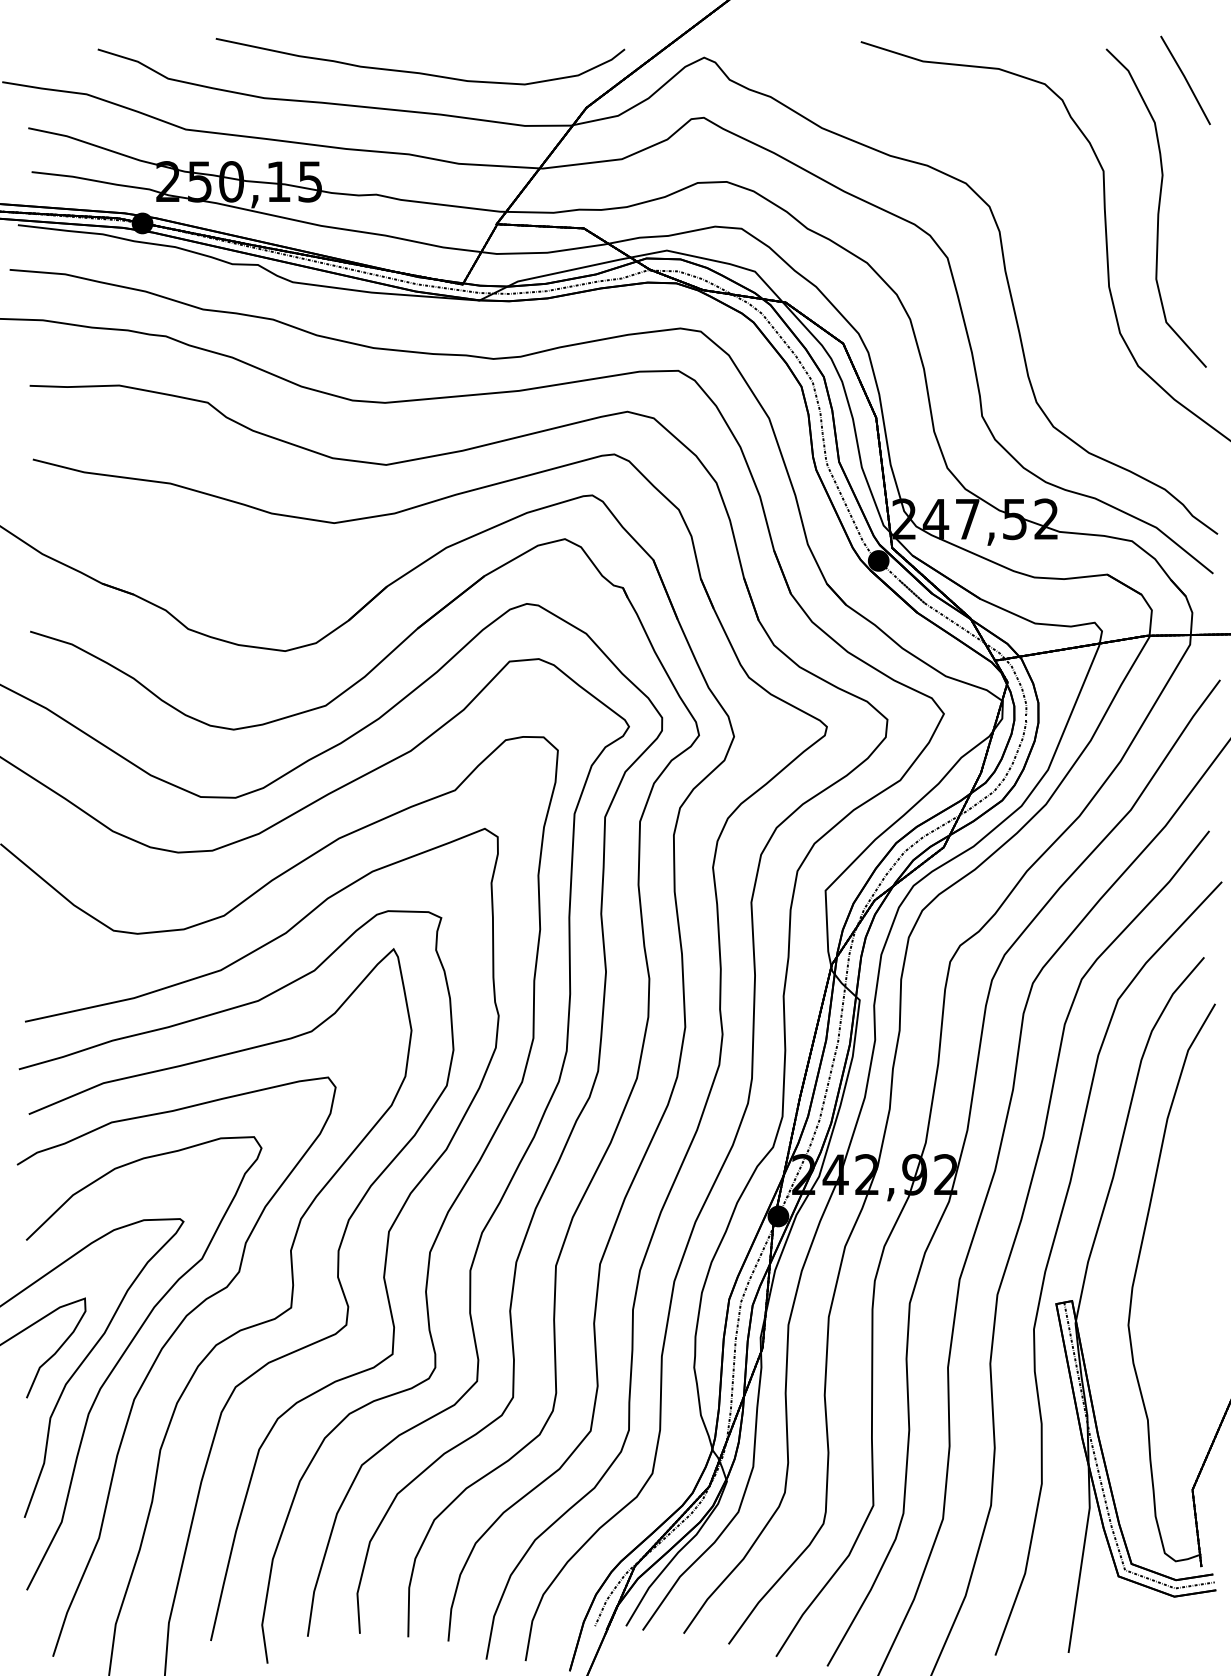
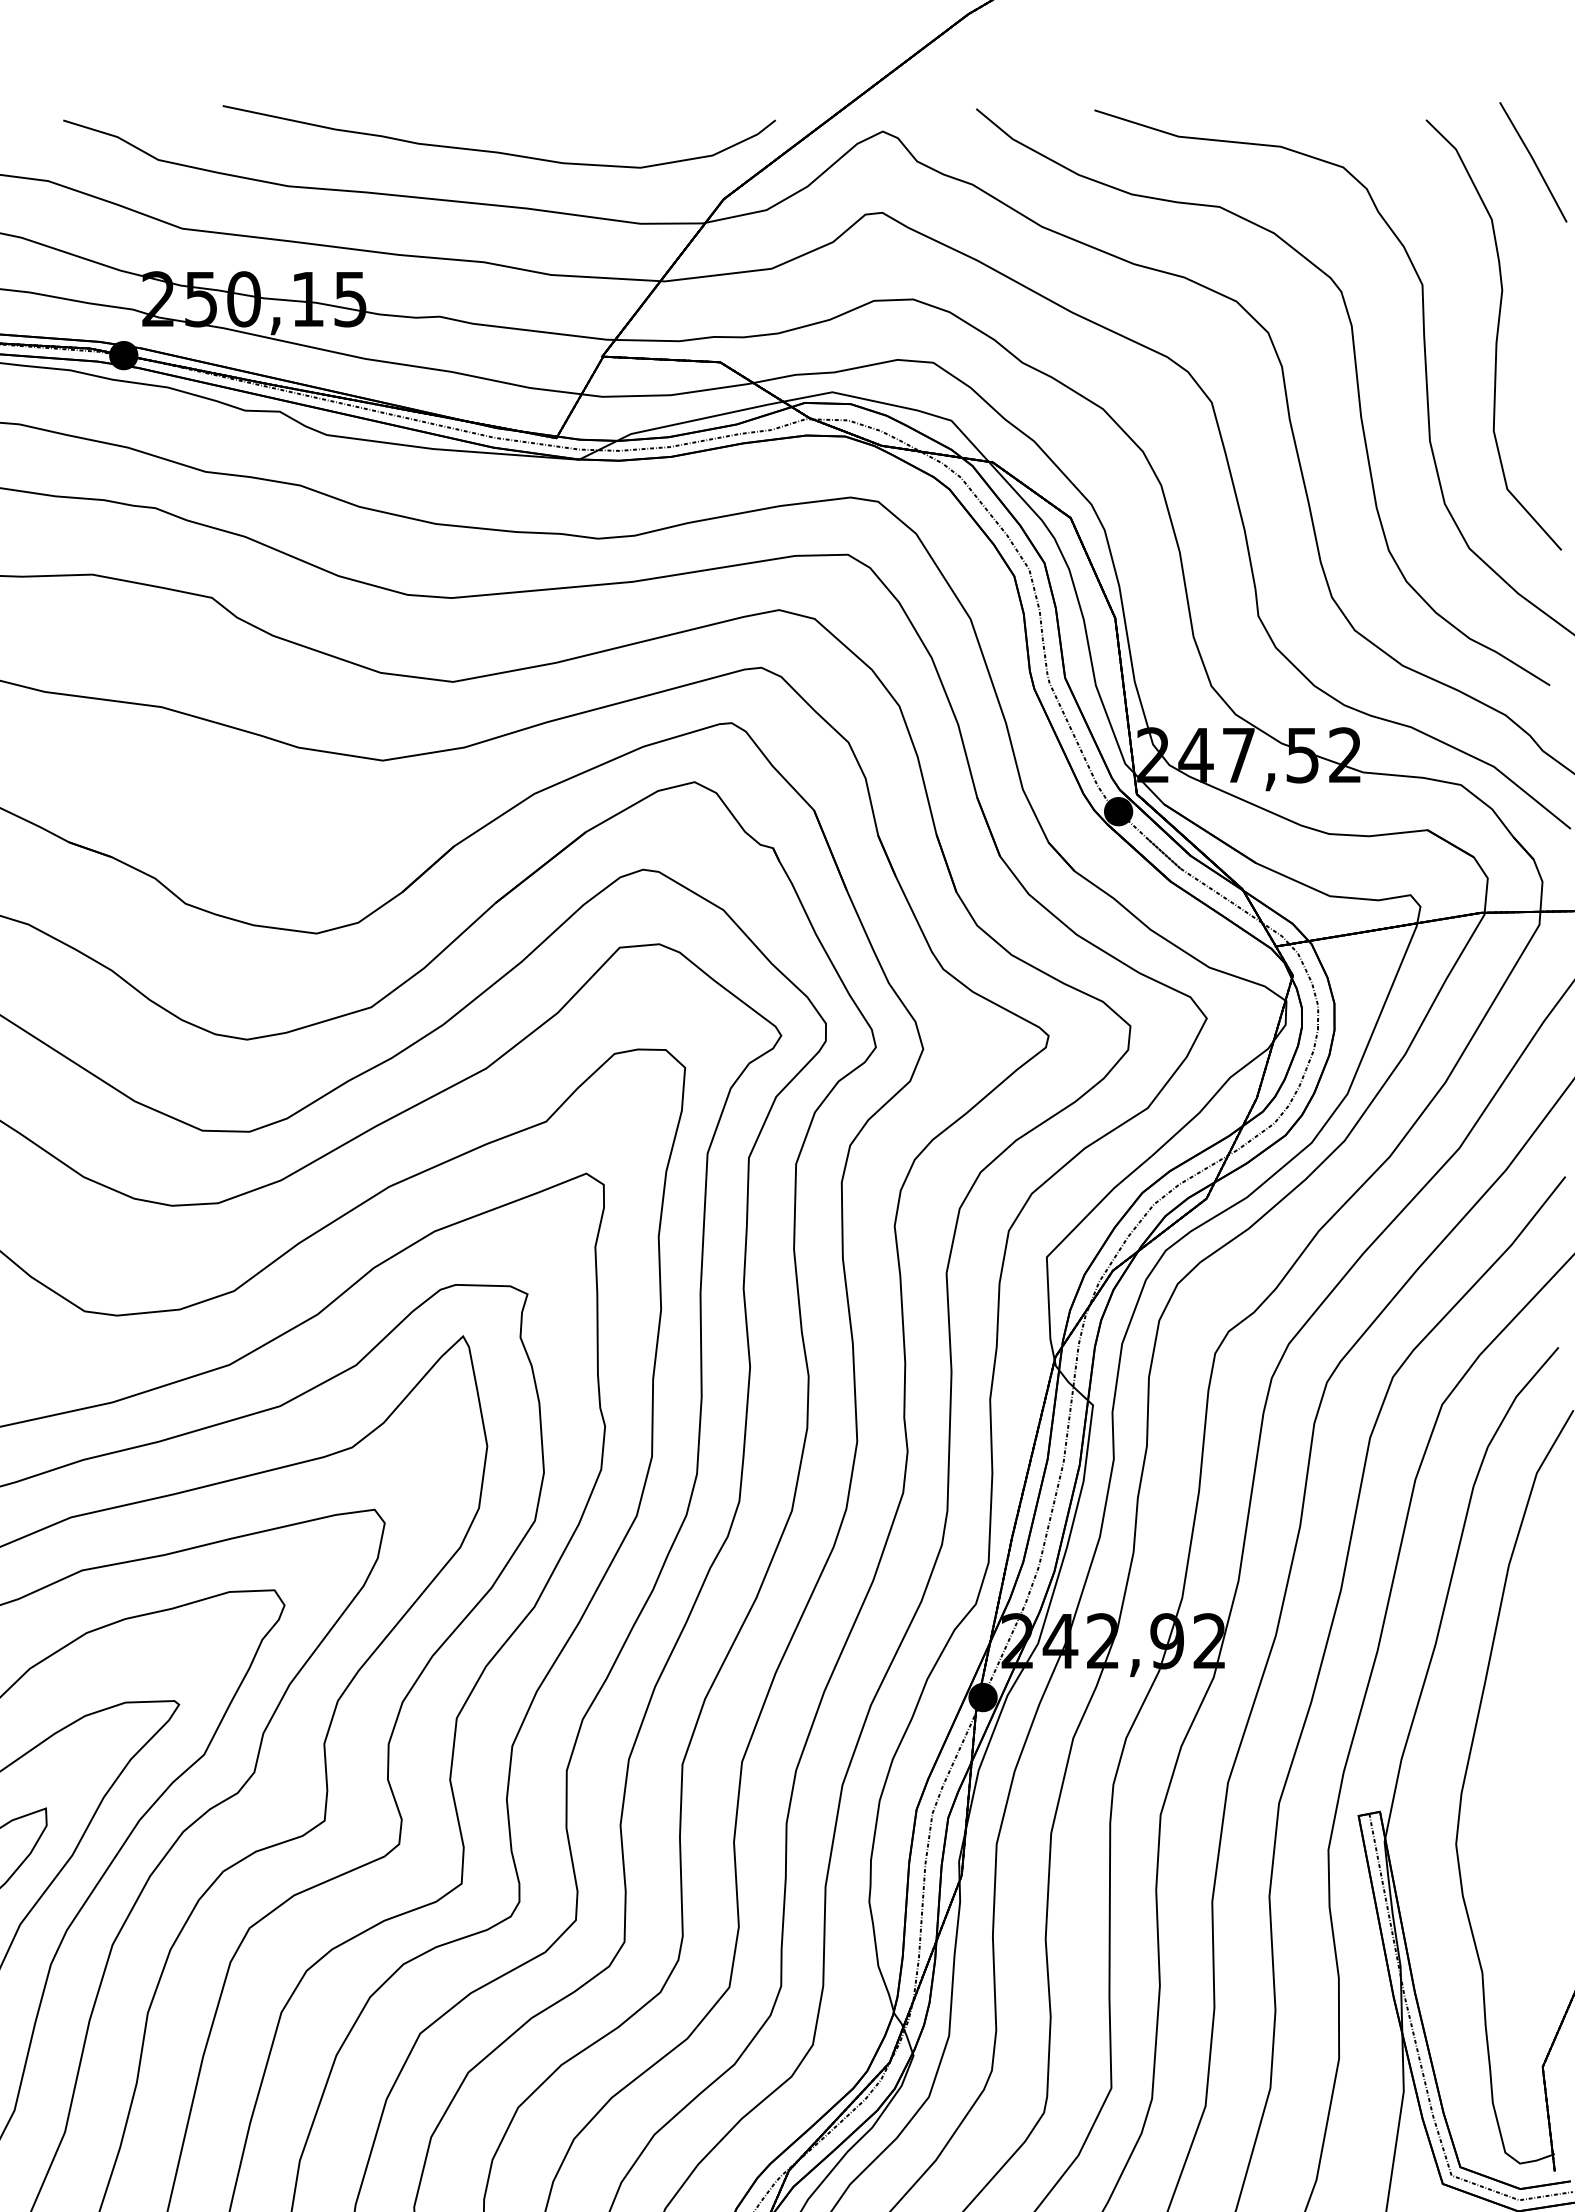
curve: (1054, 245) -> (1356, 385), added

